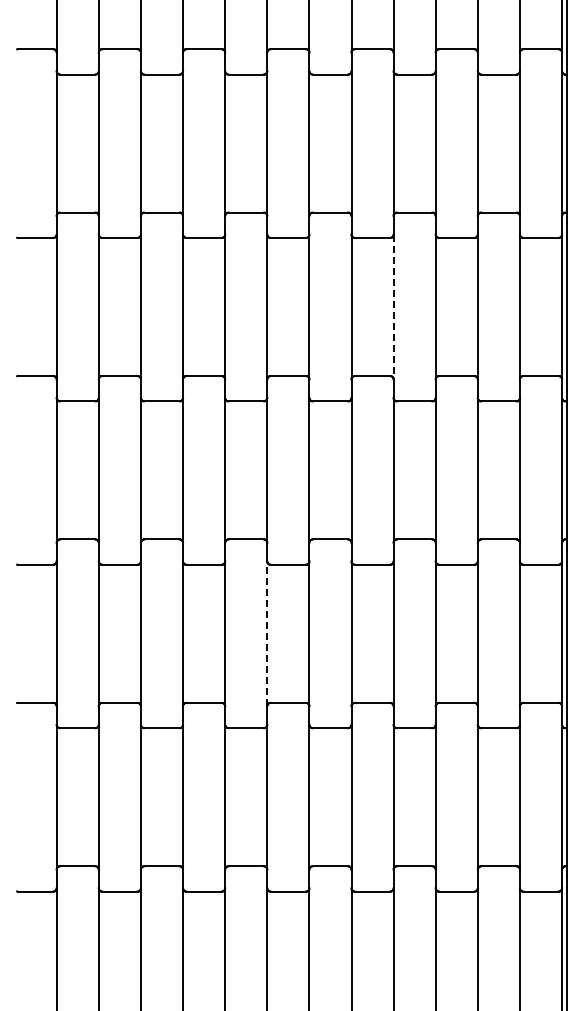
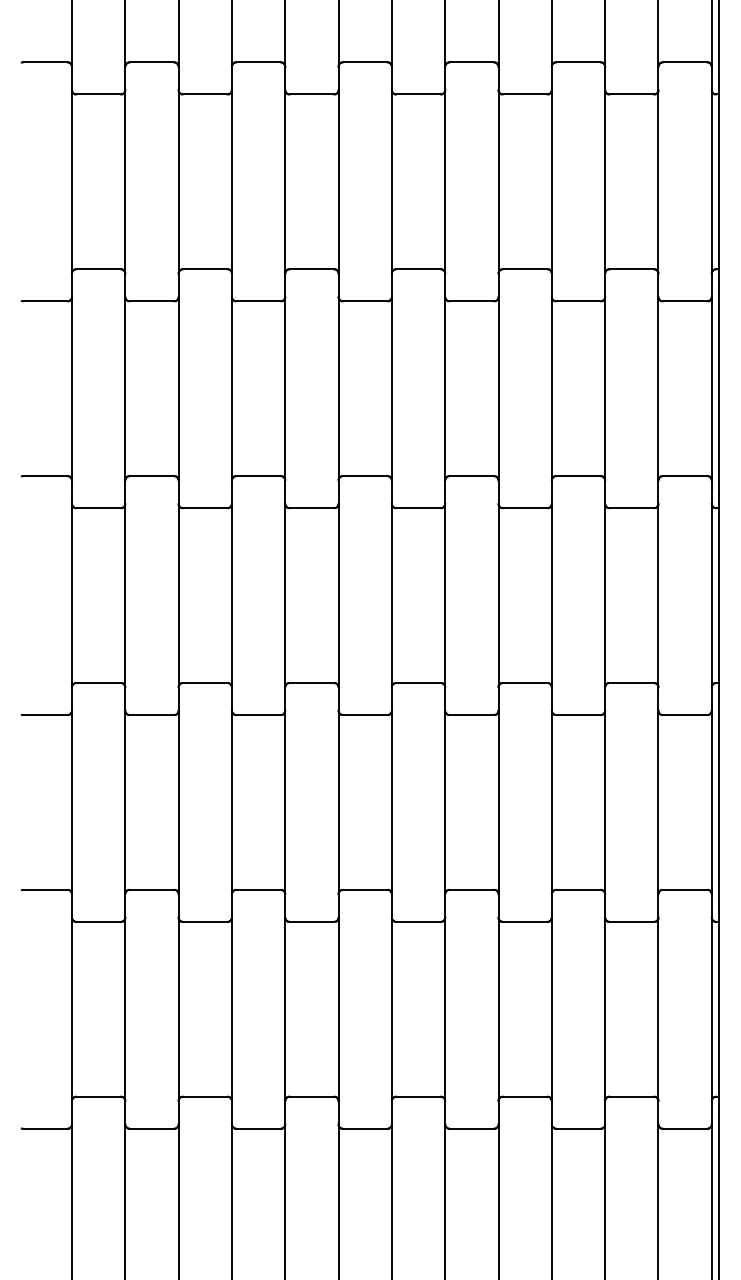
line: (393, 307) -> (498, 389), dashed -> solid
line: (267, 633) -> (338, 802), dashed -> solid

